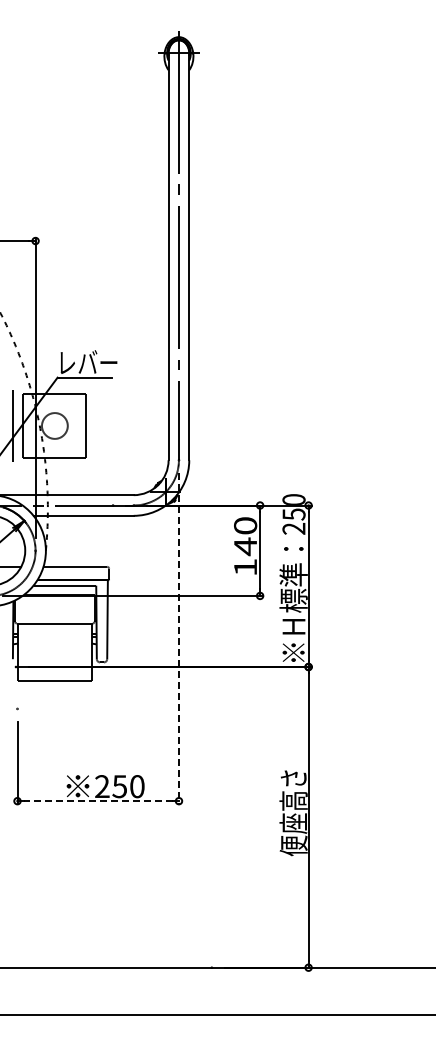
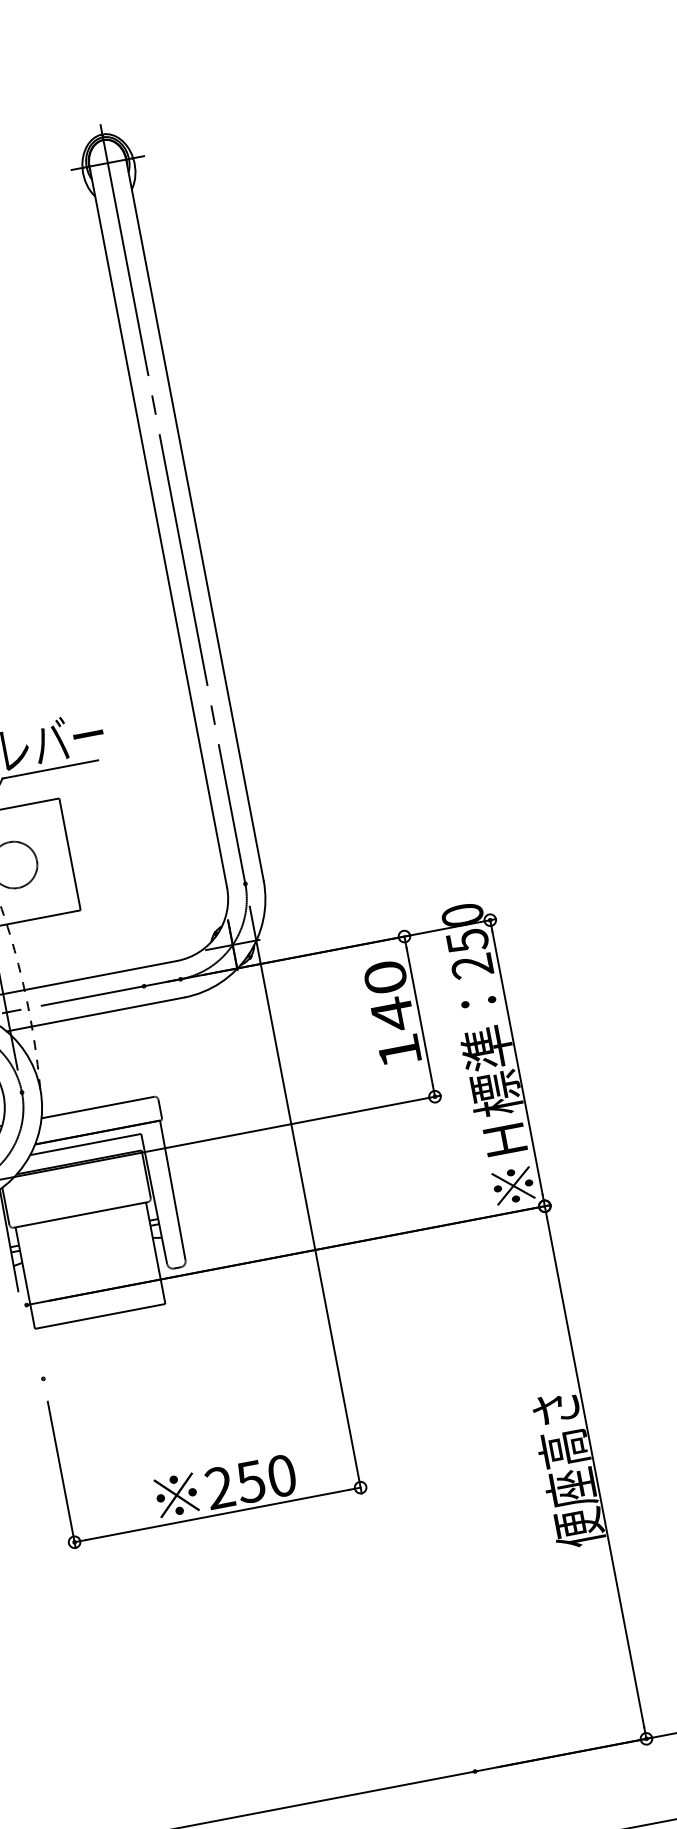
line: (179, 638) -> (306, 1199), dashed -> solid
line: (97, 801) -> (216, 1515), dashed -> solid

